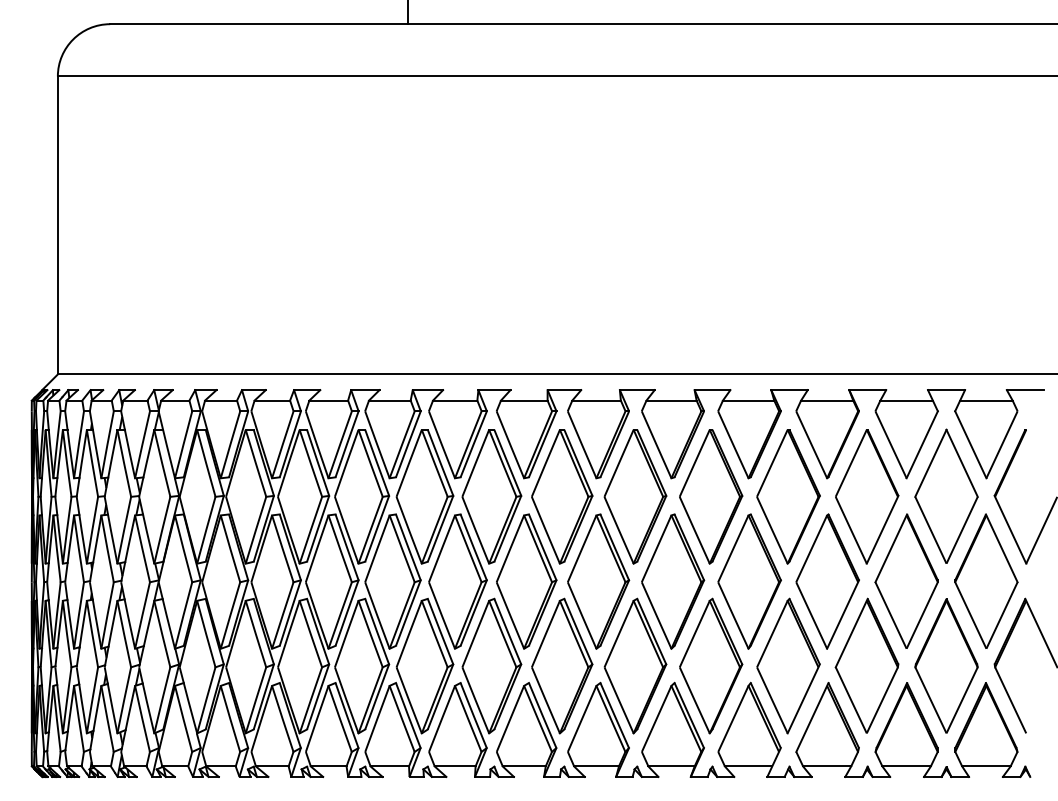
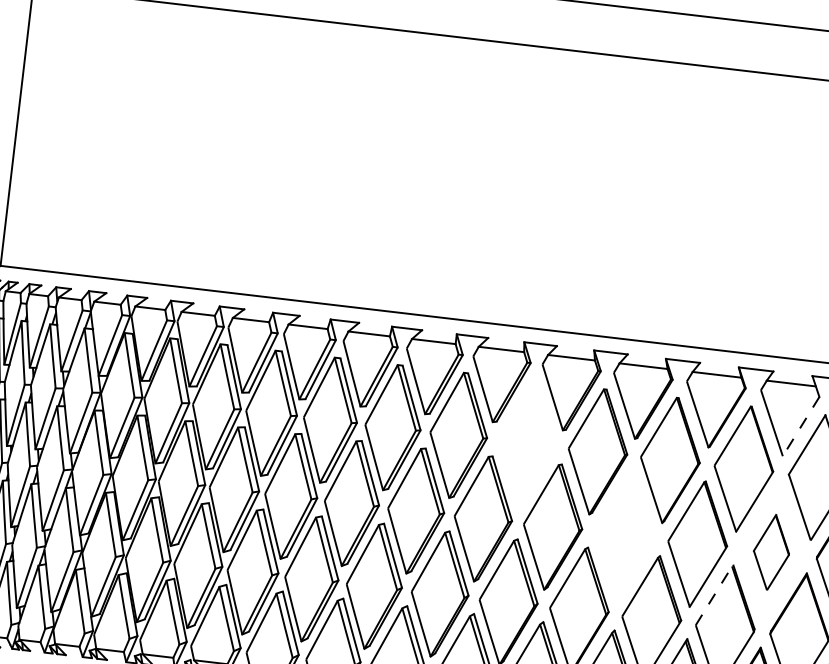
line: (922, 444) -> (801, 426), solid -> dashed
part: (635, 496) -> (527, 443), removed
part: (906, 580) -> (771, 551), size x0.6
part: (749, 581) -> (624, 535), removed
line: (851, 633) -> (714, 595), solid -> dashed

